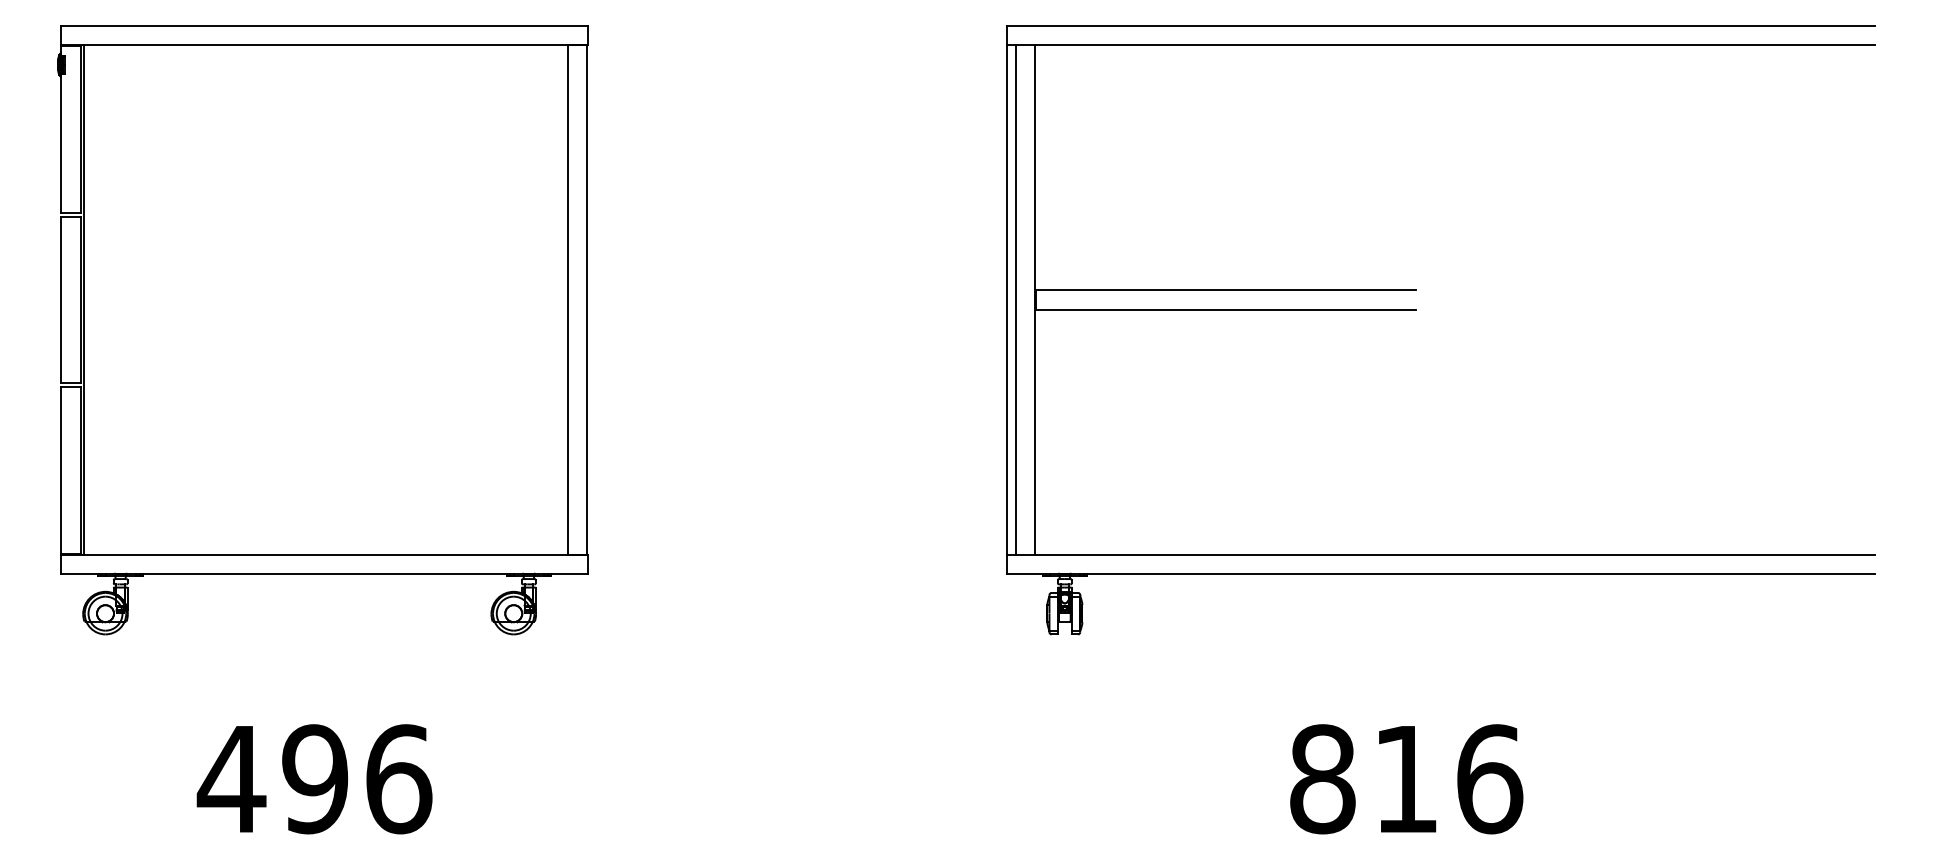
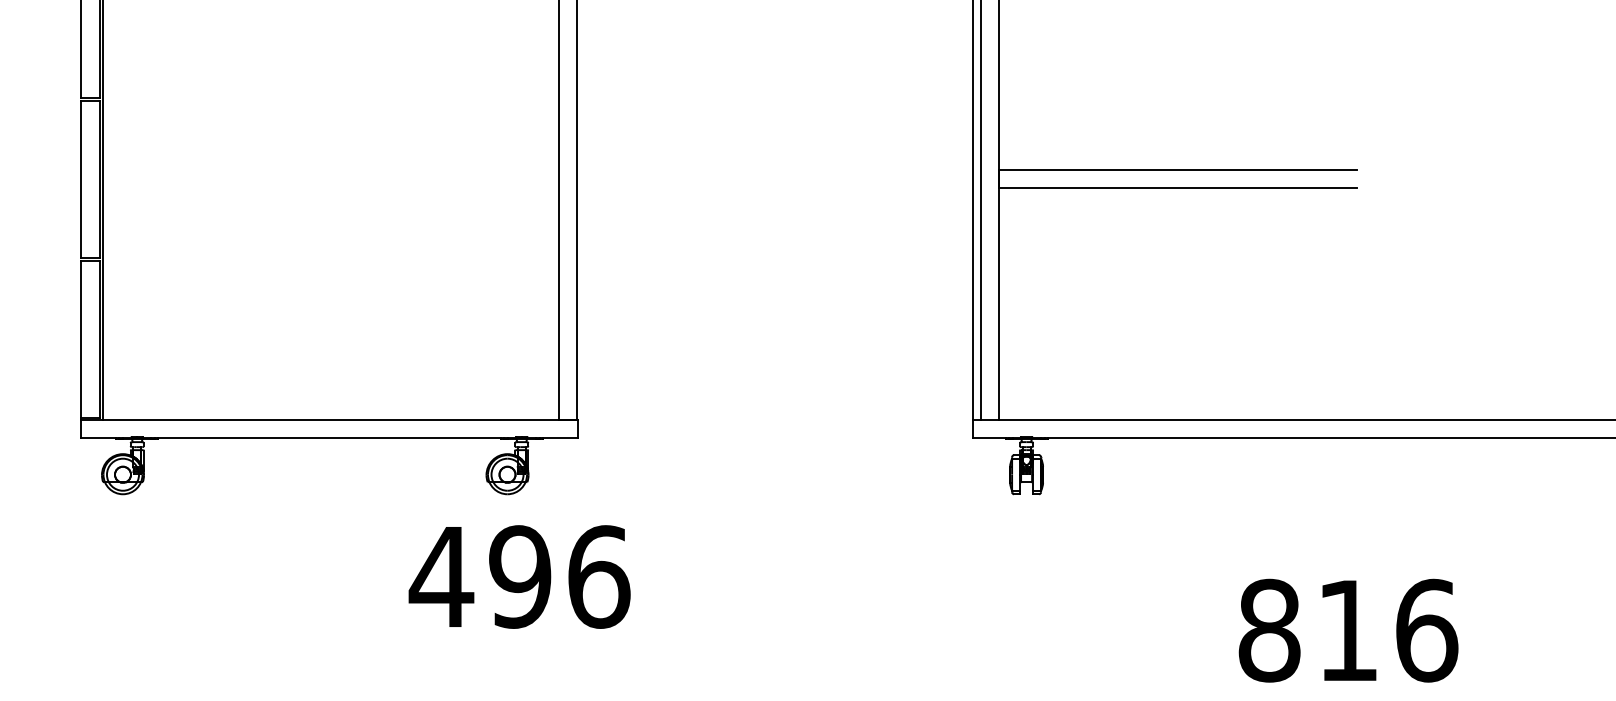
text: (314, 779) -> (519, 577), moved

